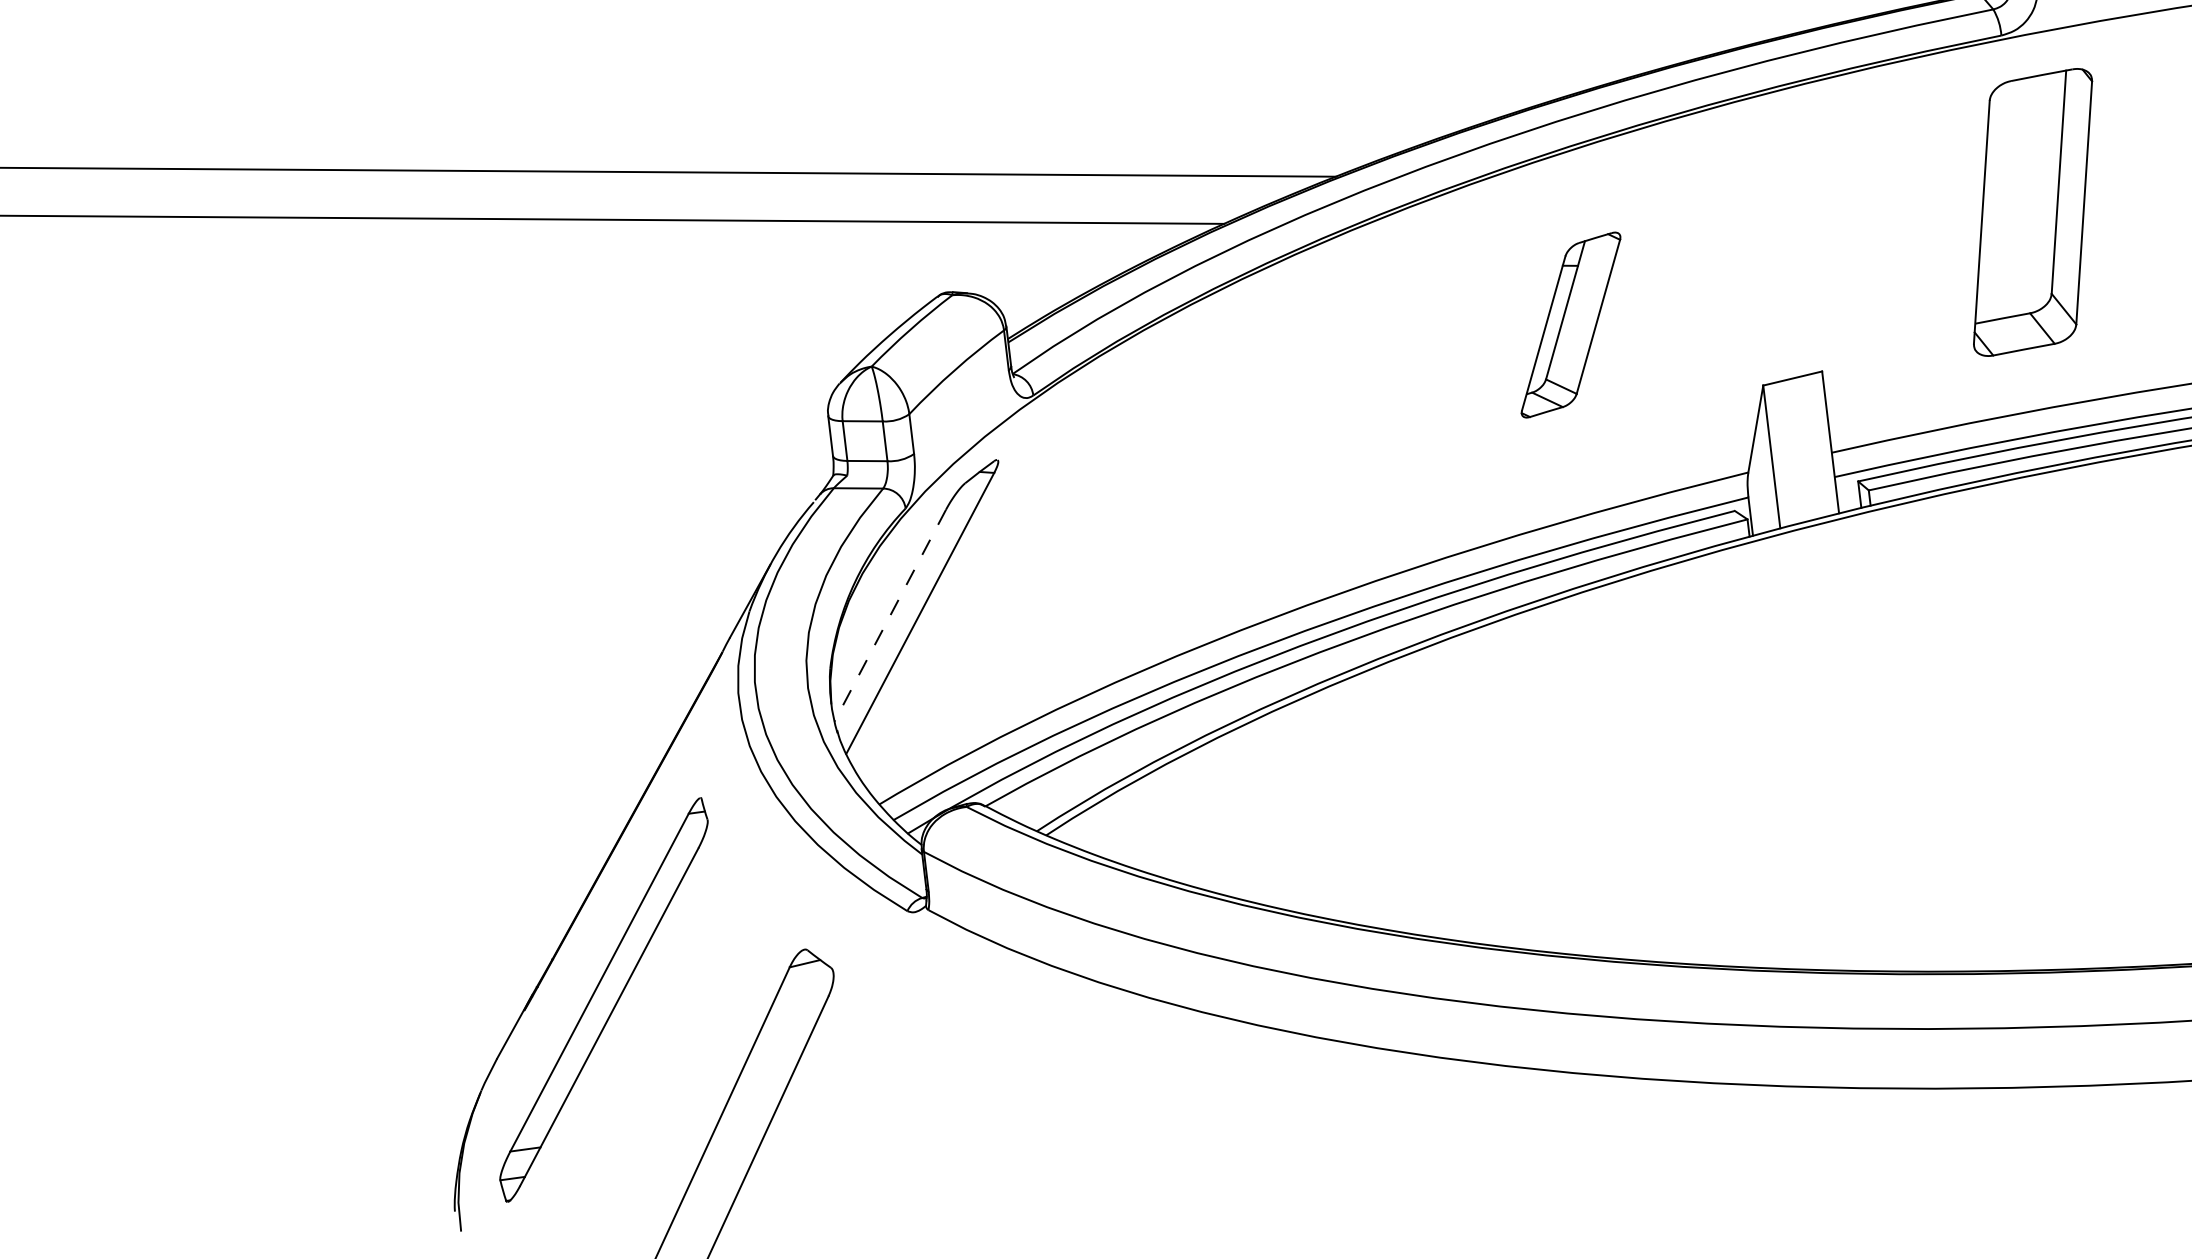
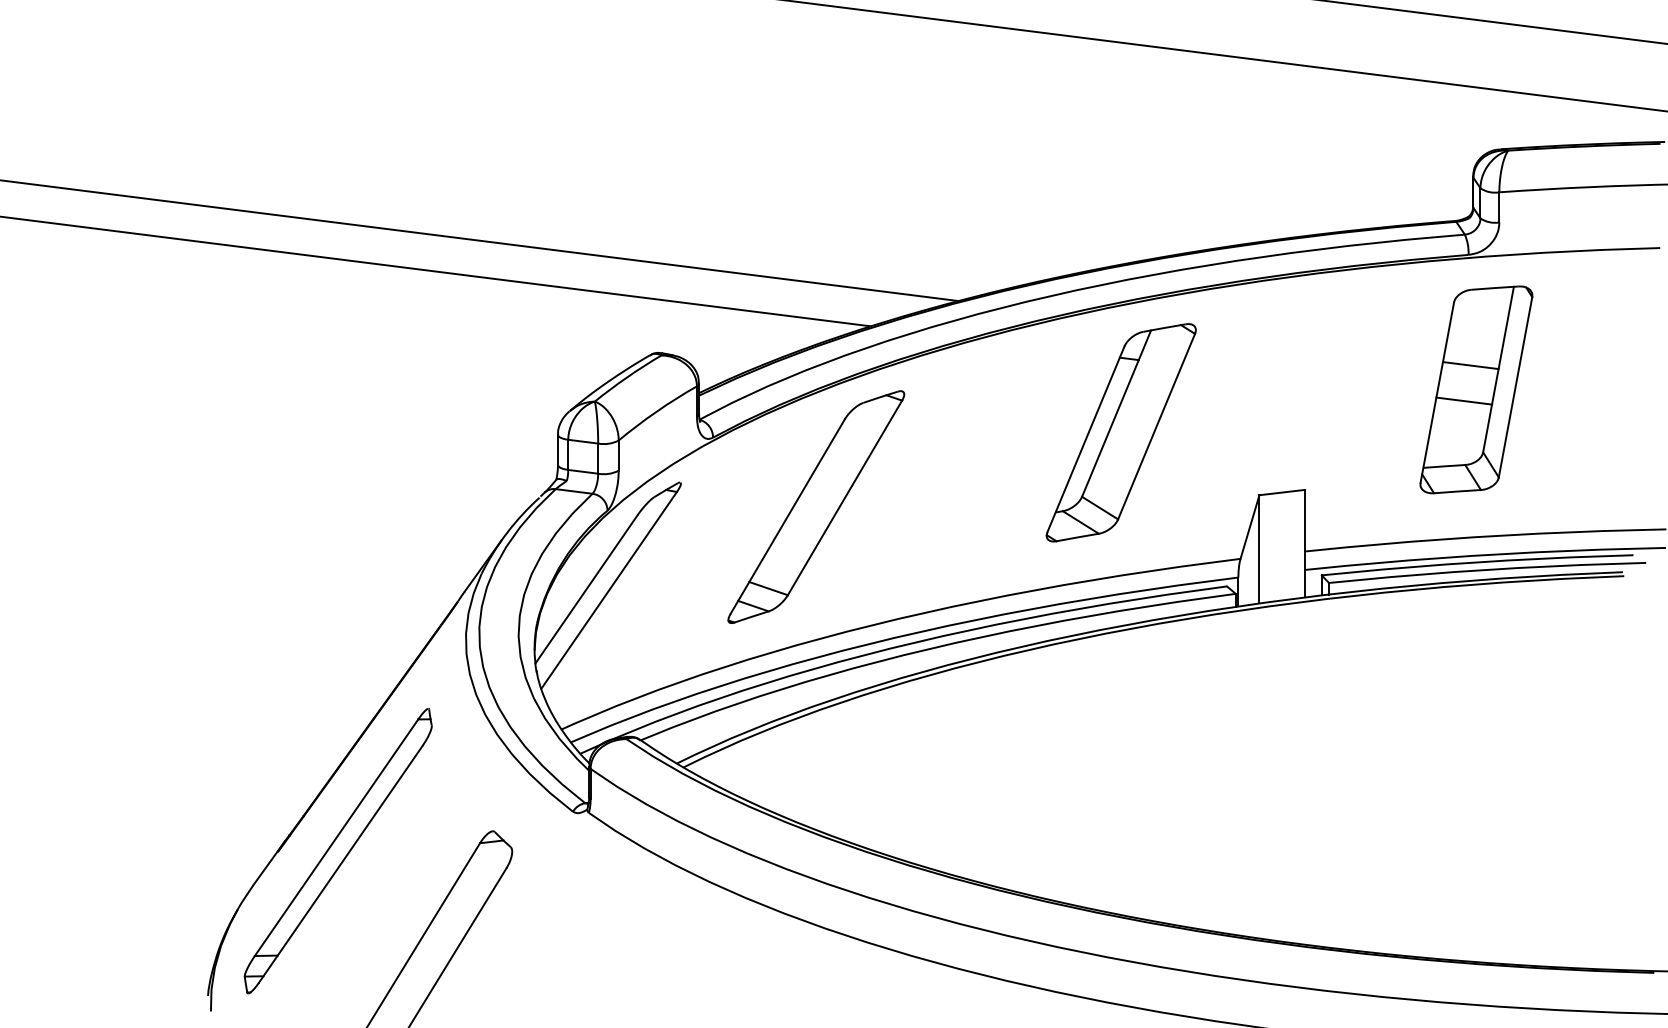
line: (2021, 181) -> (1470, 365), added
line: (2018, 228) -> (1464, 400), added
part: (1570, 324) -> (1120, 432), size x1.67
part: (1180, 470) -> (816, 506), added
line: (890, 615) -> (586, 589), dashed -> solid

